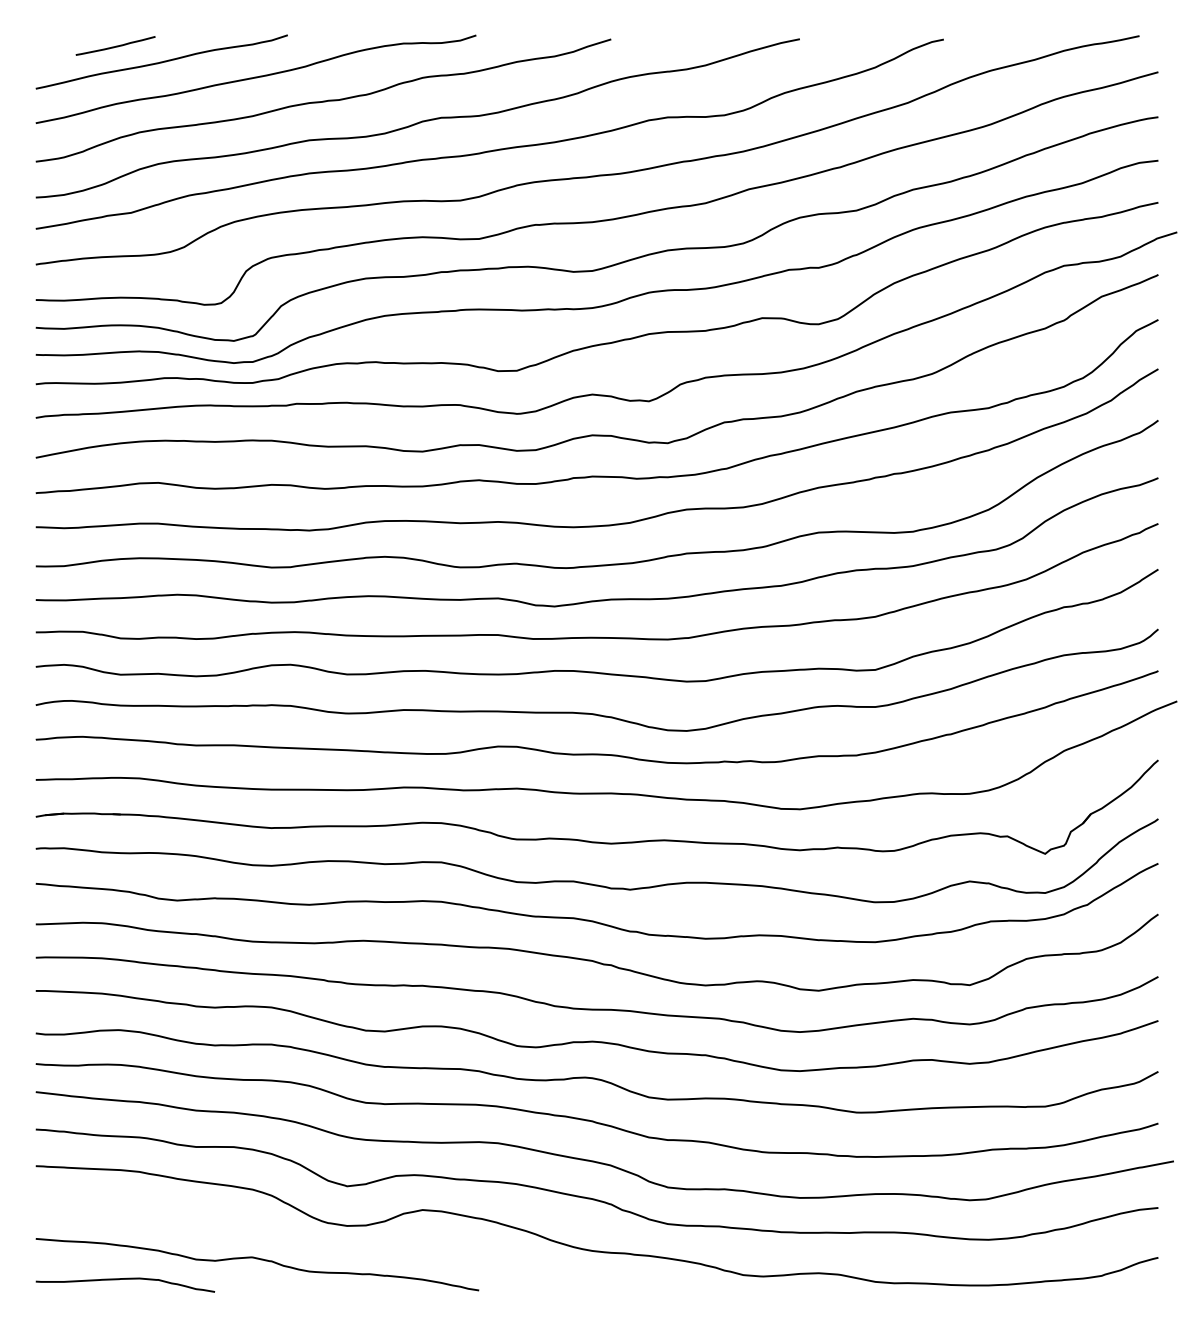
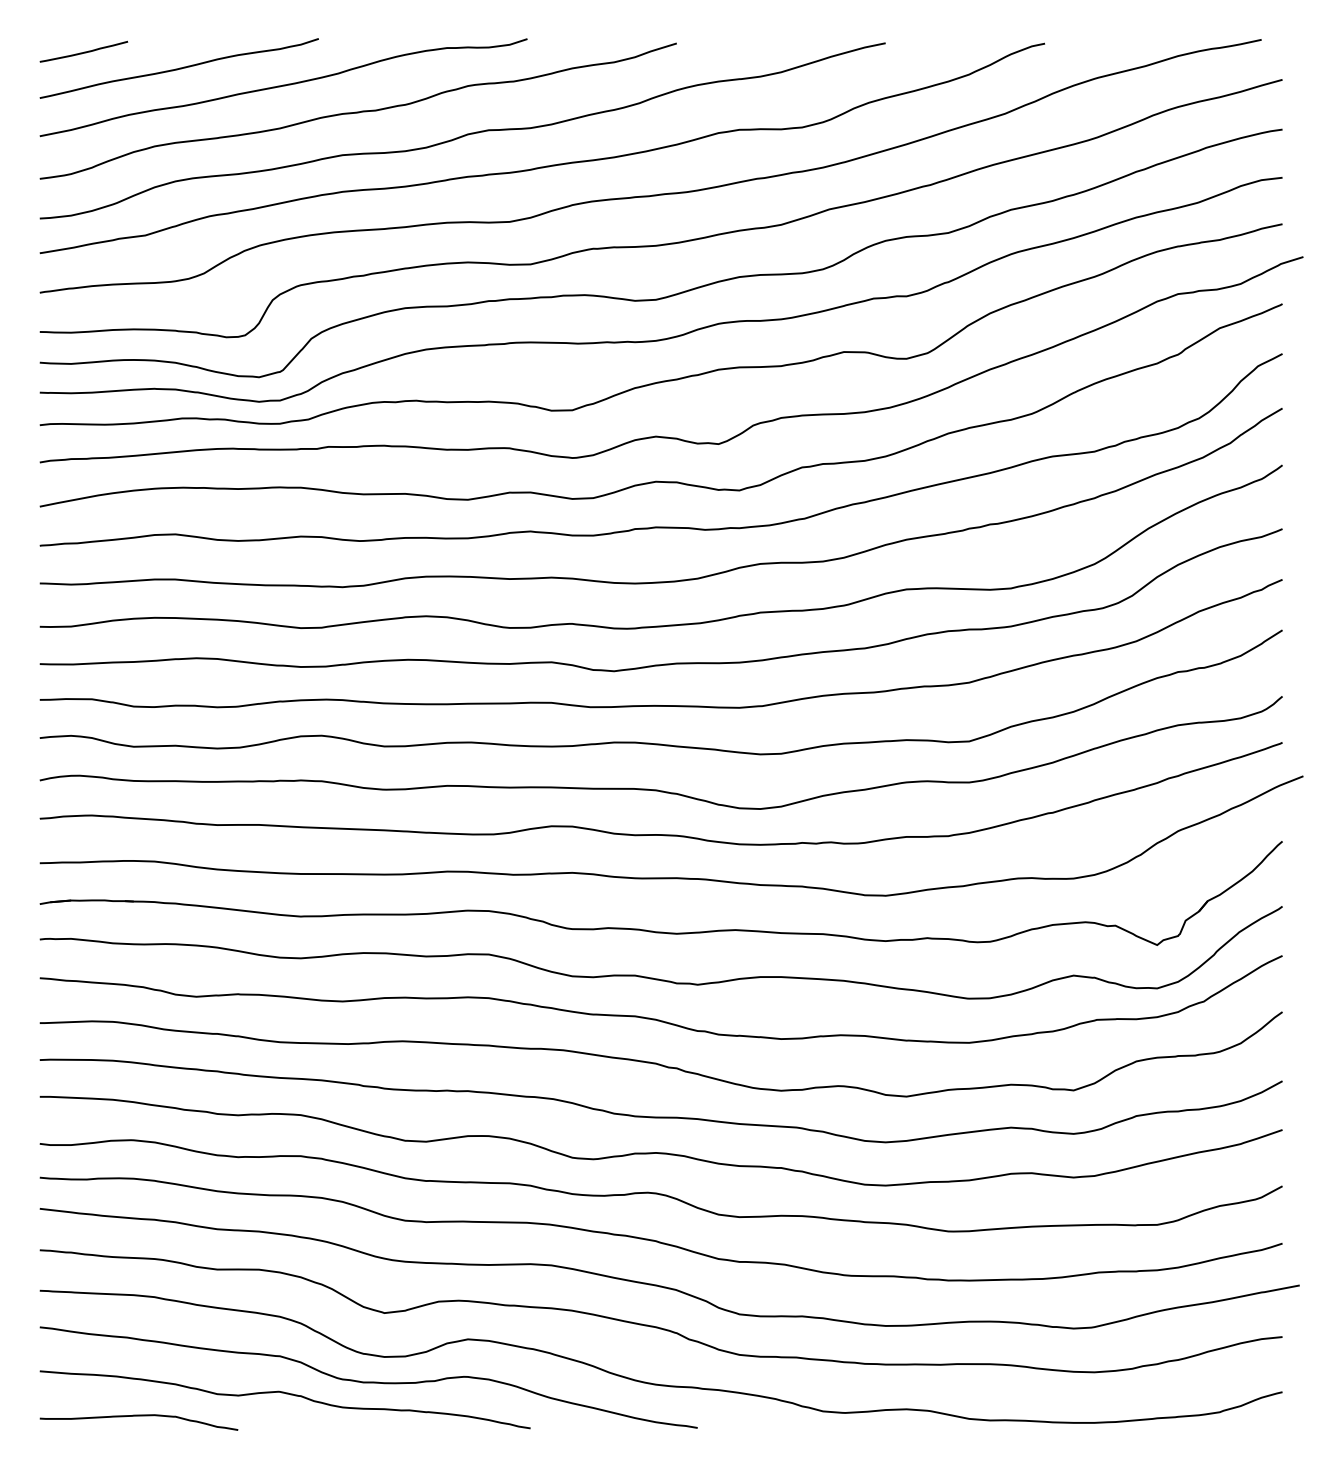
line: (116, 45) -> (84, 51), moved
curve: (332, 1248) -> (368, 1381), added

